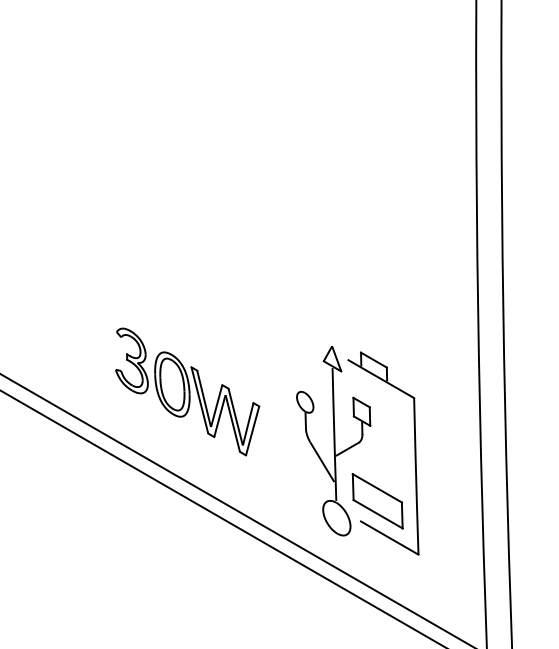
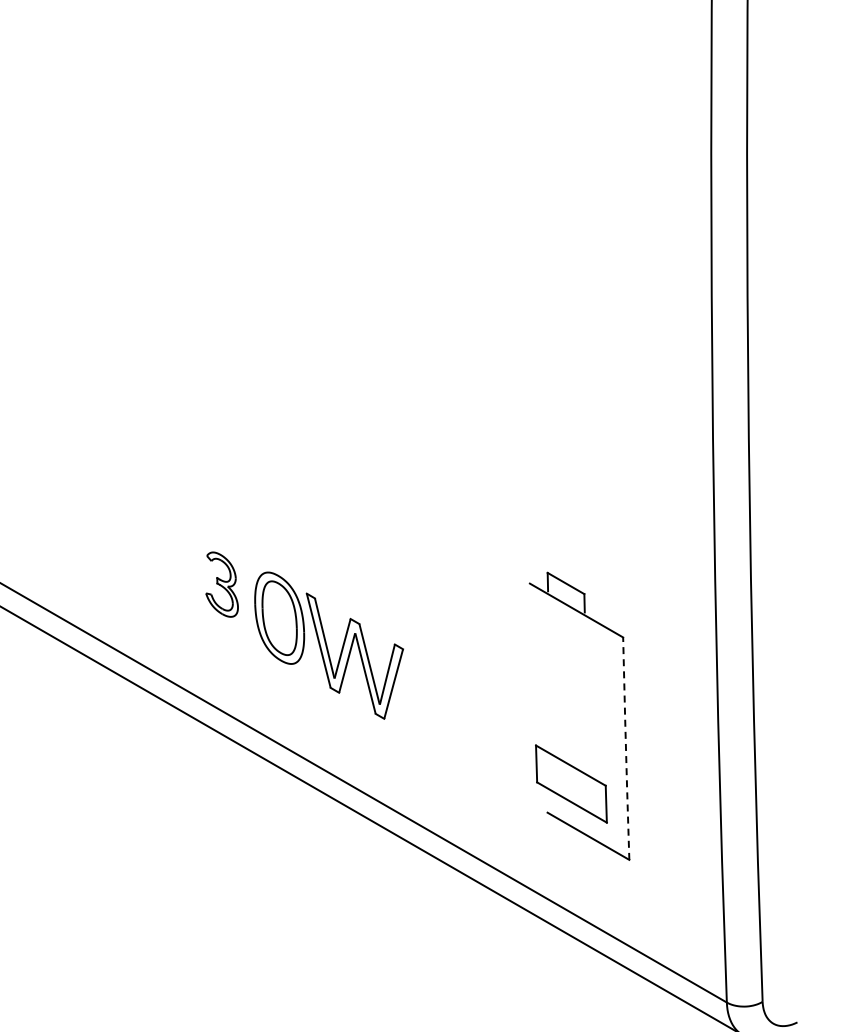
part: (131, 360) -> (221, 584), size x0.7
part: (333, 441) -> (508, 698), removed
line: (415, 476) -> (625, 748), solid -> dashed

